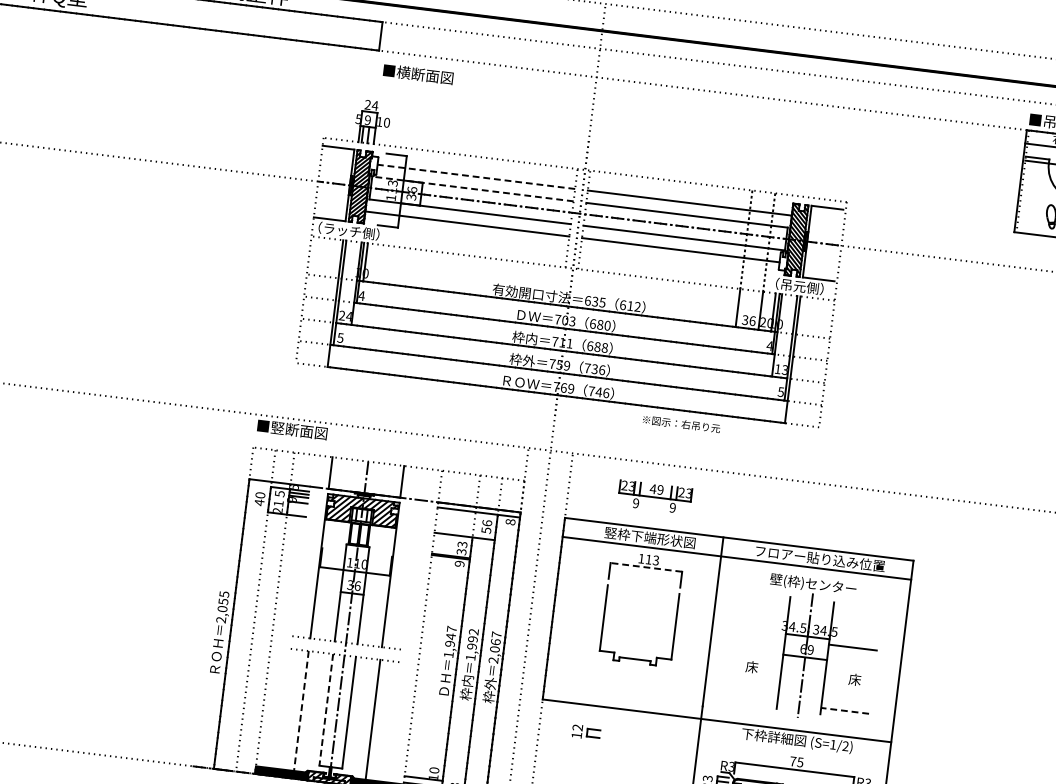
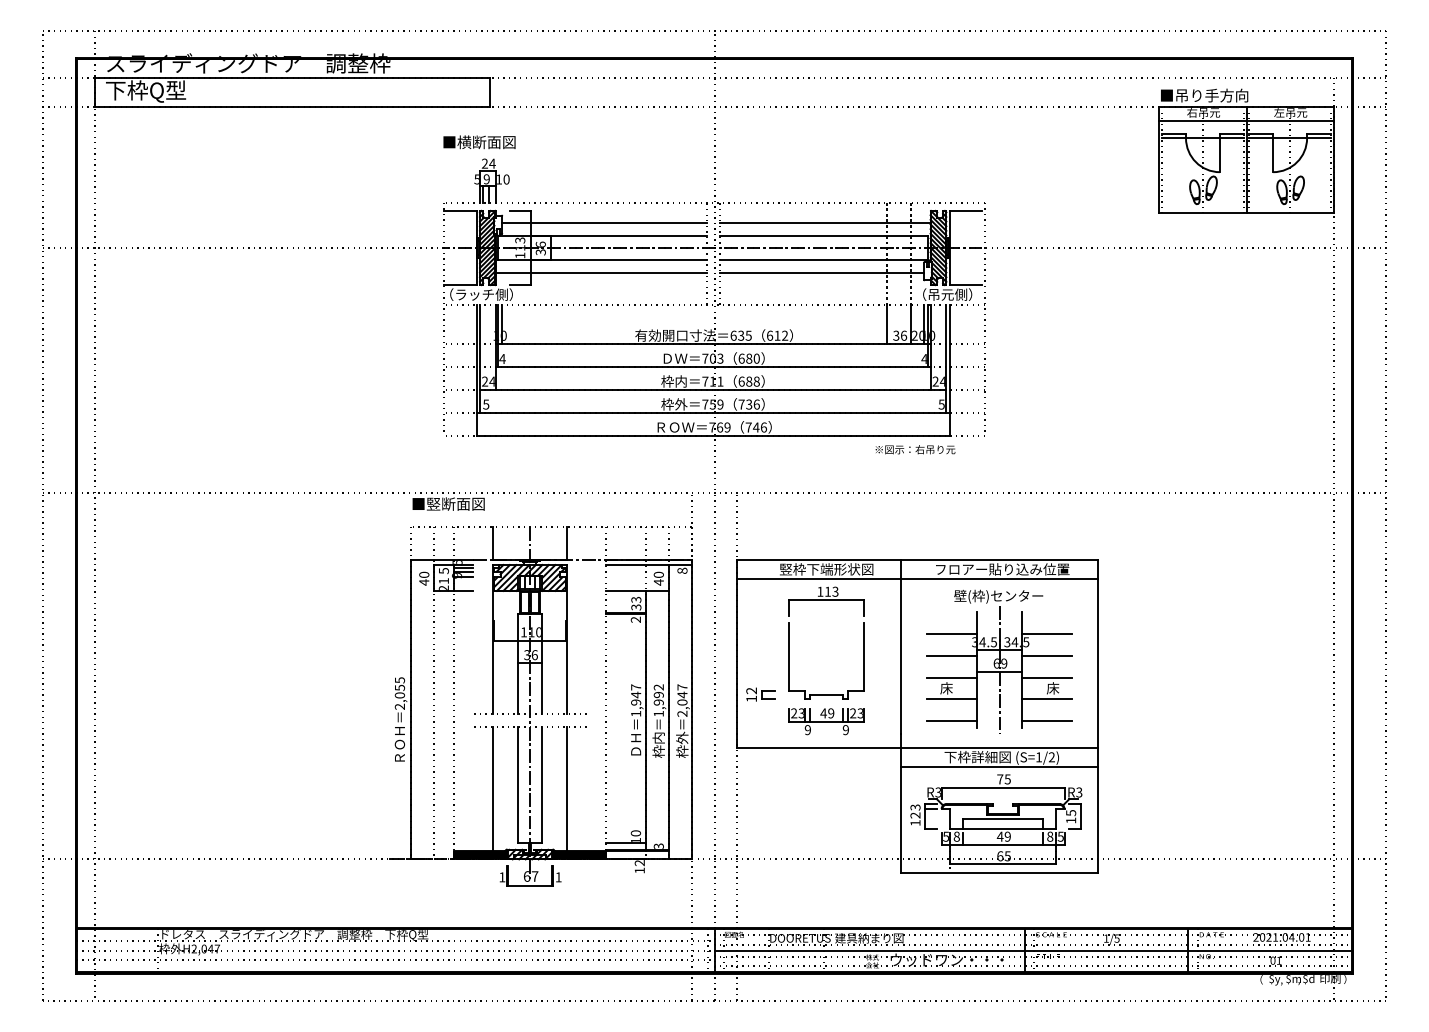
text: (418, 74) -> (479, 142), moved
line: (475, 176) -> (603, 223), dashed -> solid
line: (472, 189) -> (602, 236), dashed -> solid
text: (780, 369) -> (938, 381), 13 -> 24
text: (681, 423) -> (915, 449), moved
part: (655, 497) -> (826, 721), moved
text: (486, 526) -> (658, 578), 56 -> 40
text: (460, 563) -> (636, 619), 9 -> 2
line: (646, 567) -> (826, 600), dashed -> solid
line: (763, 615) -> (951, 634), added
line: (855, 626) -> (1046, 634), added
line: (760, 635) -> (951, 655), added
text: (495, 642) -> (682, 695), 2,067 -> 2,047
line: (758, 657) -> (951, 677), added
line: (849, 668) -> (1046, 677), added
line: (755, 678) -> (951, 699), added
line: (847, 689) -> (1046, 699), added
line: (752, 699) -> (951, 721), added
line: (326, 710) -> (518, 785), dashed -> solid
line: (301, 711) -> (493, 789), dashed -> solid
line: (844, 711) -> (1046, 721), dashed -> solid
part: (585, 732) -> (760, 694), moved
line: (793, 749) -> (999, 767), added

